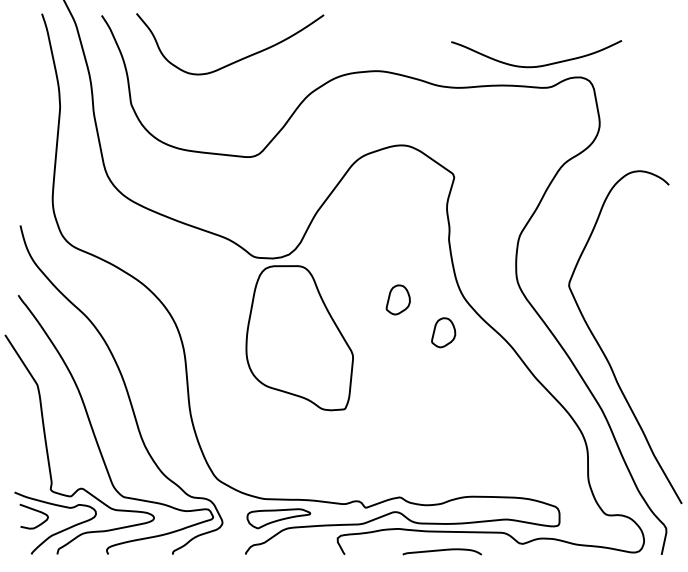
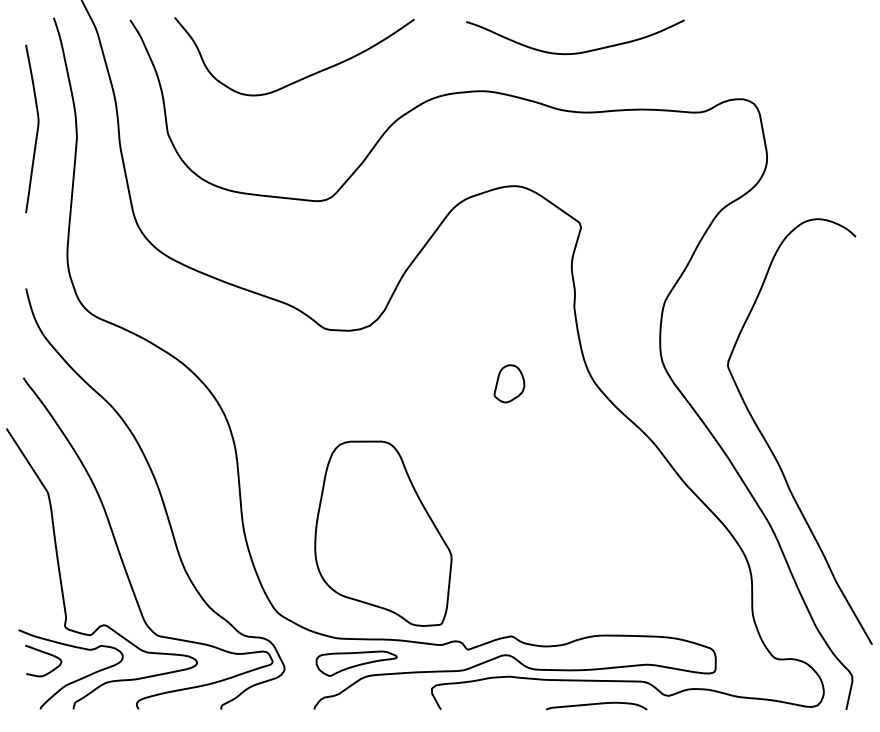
curve: (536, 65) -> (575, 52), moved
curve: (28, 101) -> (36, 129), added
part: (443, 332) -> (567, 425), removed
part: (299, 337) -> (383, 533), moved
curve: (442, 550) -> (596, 704), moved

